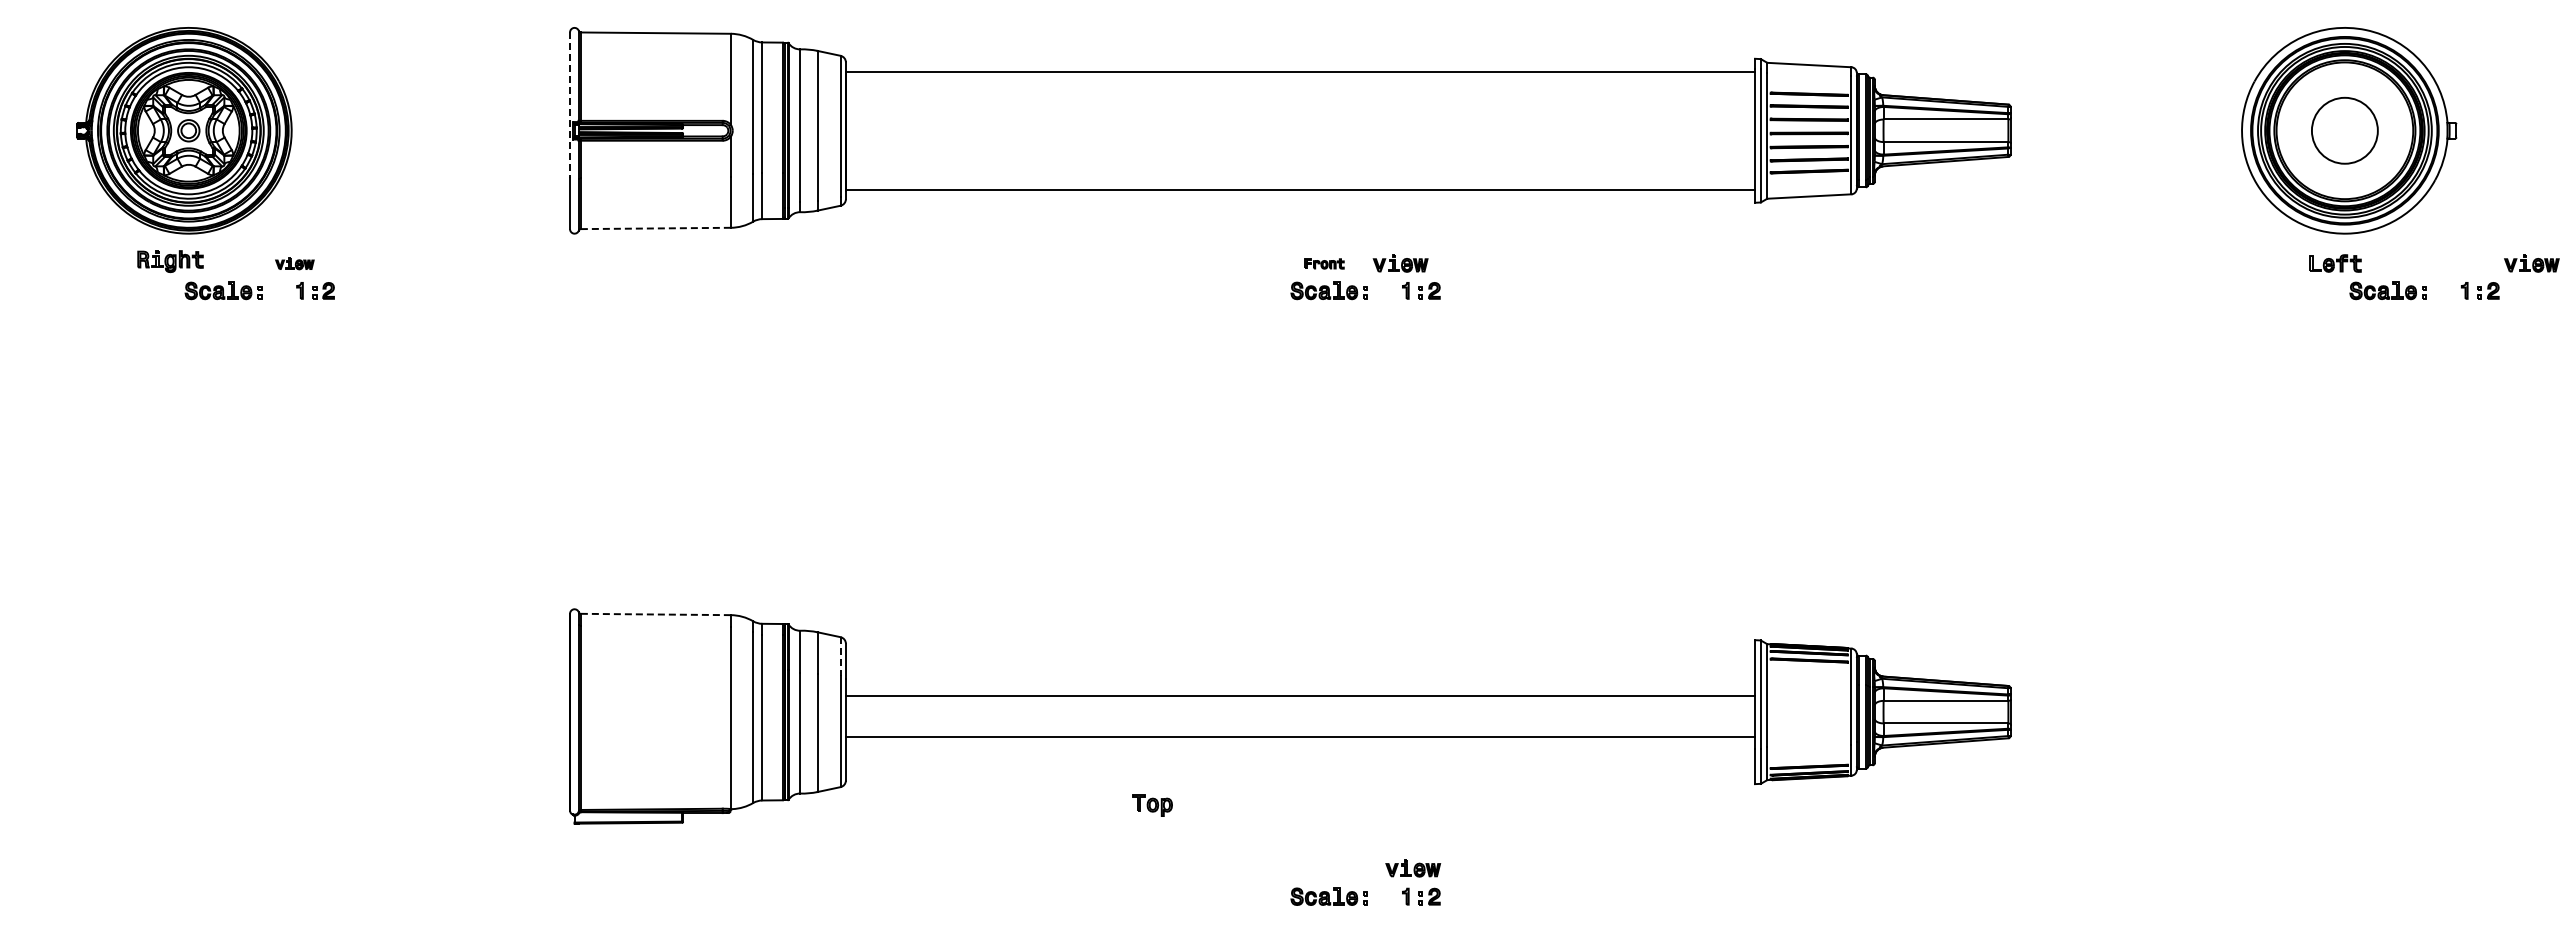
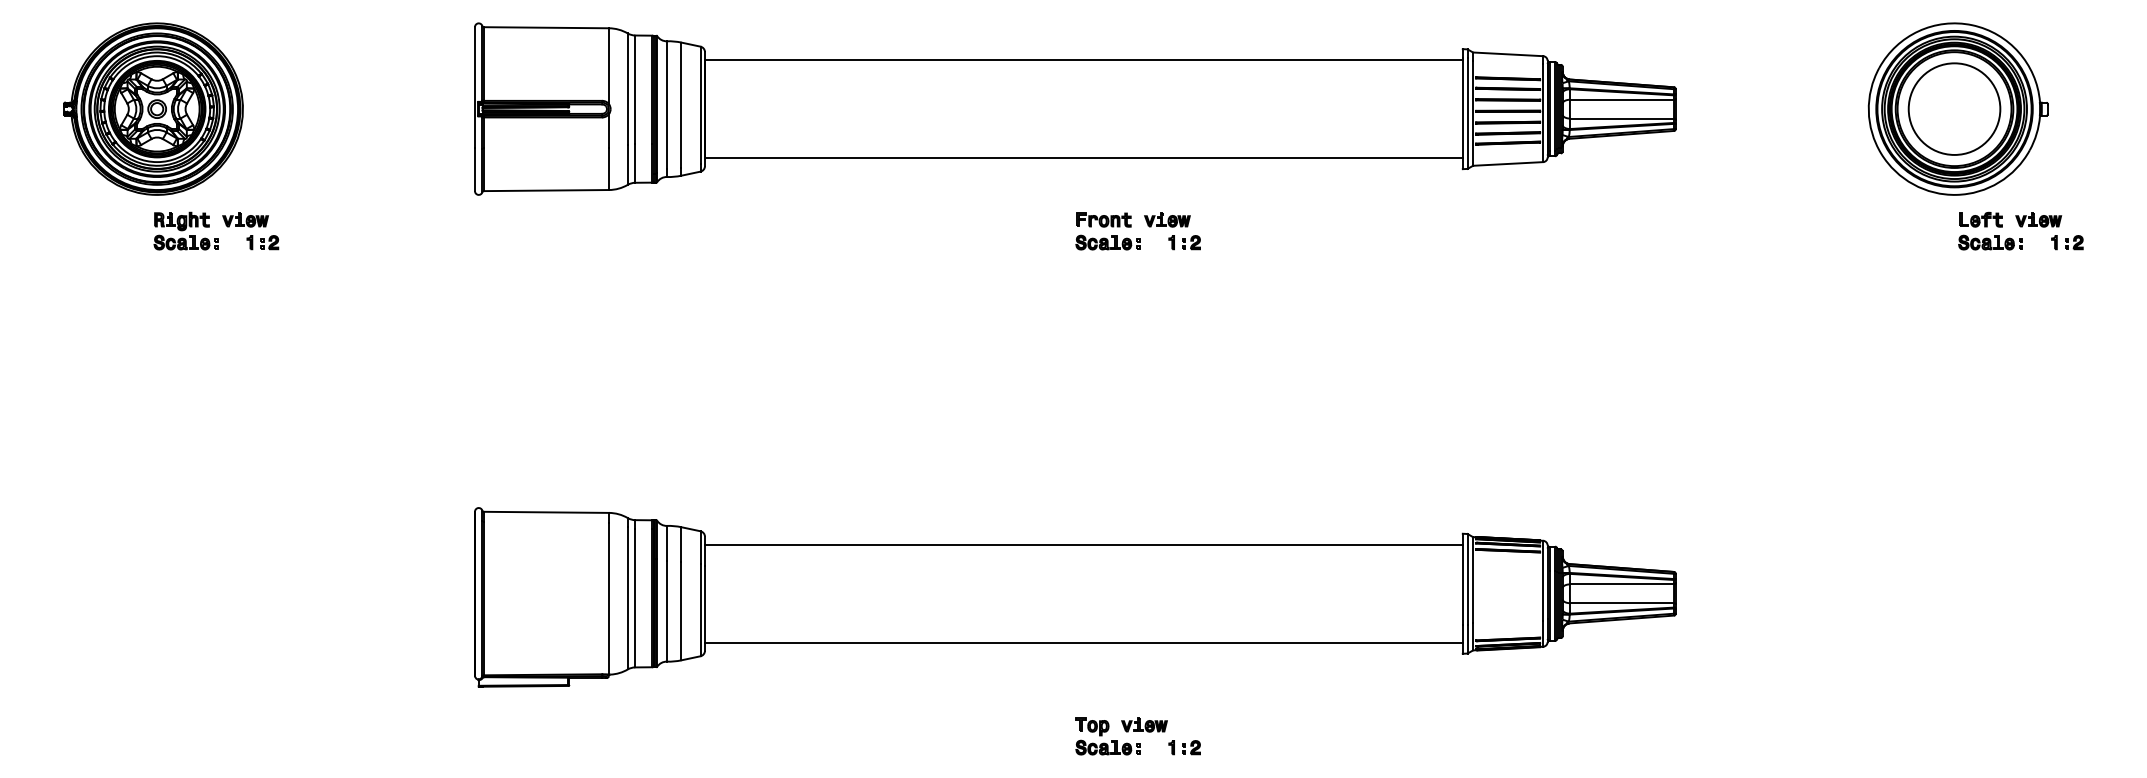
line: (570, 105) -> (475, 88), dashed -> solid
circle: (2344, 130) -> (1954, 108), size x1.67
line: (655, 228) -> (546, 190), dashed -> solid
part: (170, 261) -> (181, 221), moved
part: (294, 263) -> (245, 219), size x1.43
part: (1324, 263) -> (1103, 219), size x1.67
part: (2335, 263) -> (1980, 219), moved
part: (2531, 263) -> (2038, 219), moved
line: (655, 614) -> (546, 512), dashed -> solid
line: (840, 656) -> (700, 547), dashed -> solid
line: (1300, 696) -> (1083, 544), moved
line: (1300, 736) -> (1083, 642), moved
part: (1152, 805) -> (1092, 726), moved
part: (1413, 868) -> (1144, 724), moved

